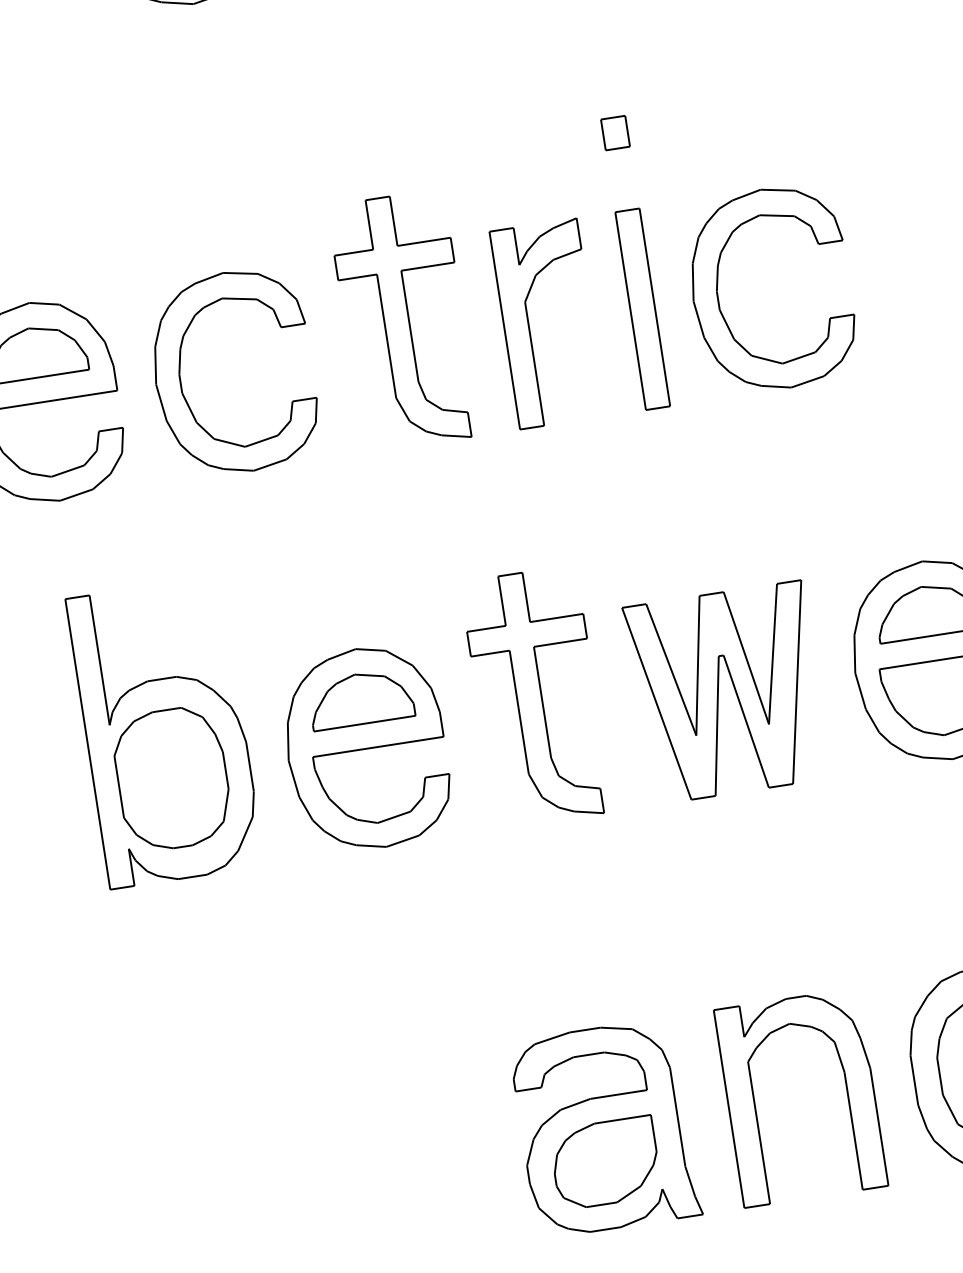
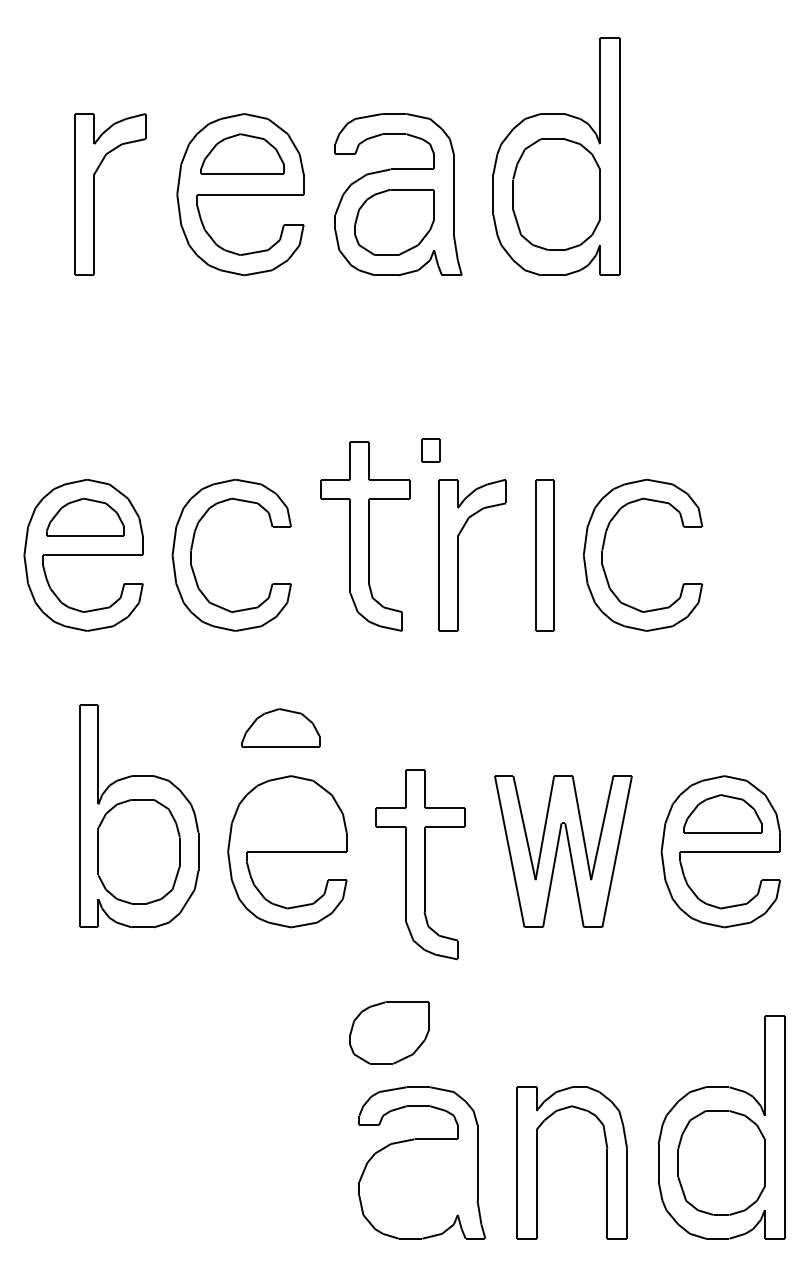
part: (614, 133) -> (430, 450), moved
part: (536, 696) -> (420, 864), moved
part: (359, 698) -> (280, 727), moved
part: (605, 1162) -> (389, 1032), moved

